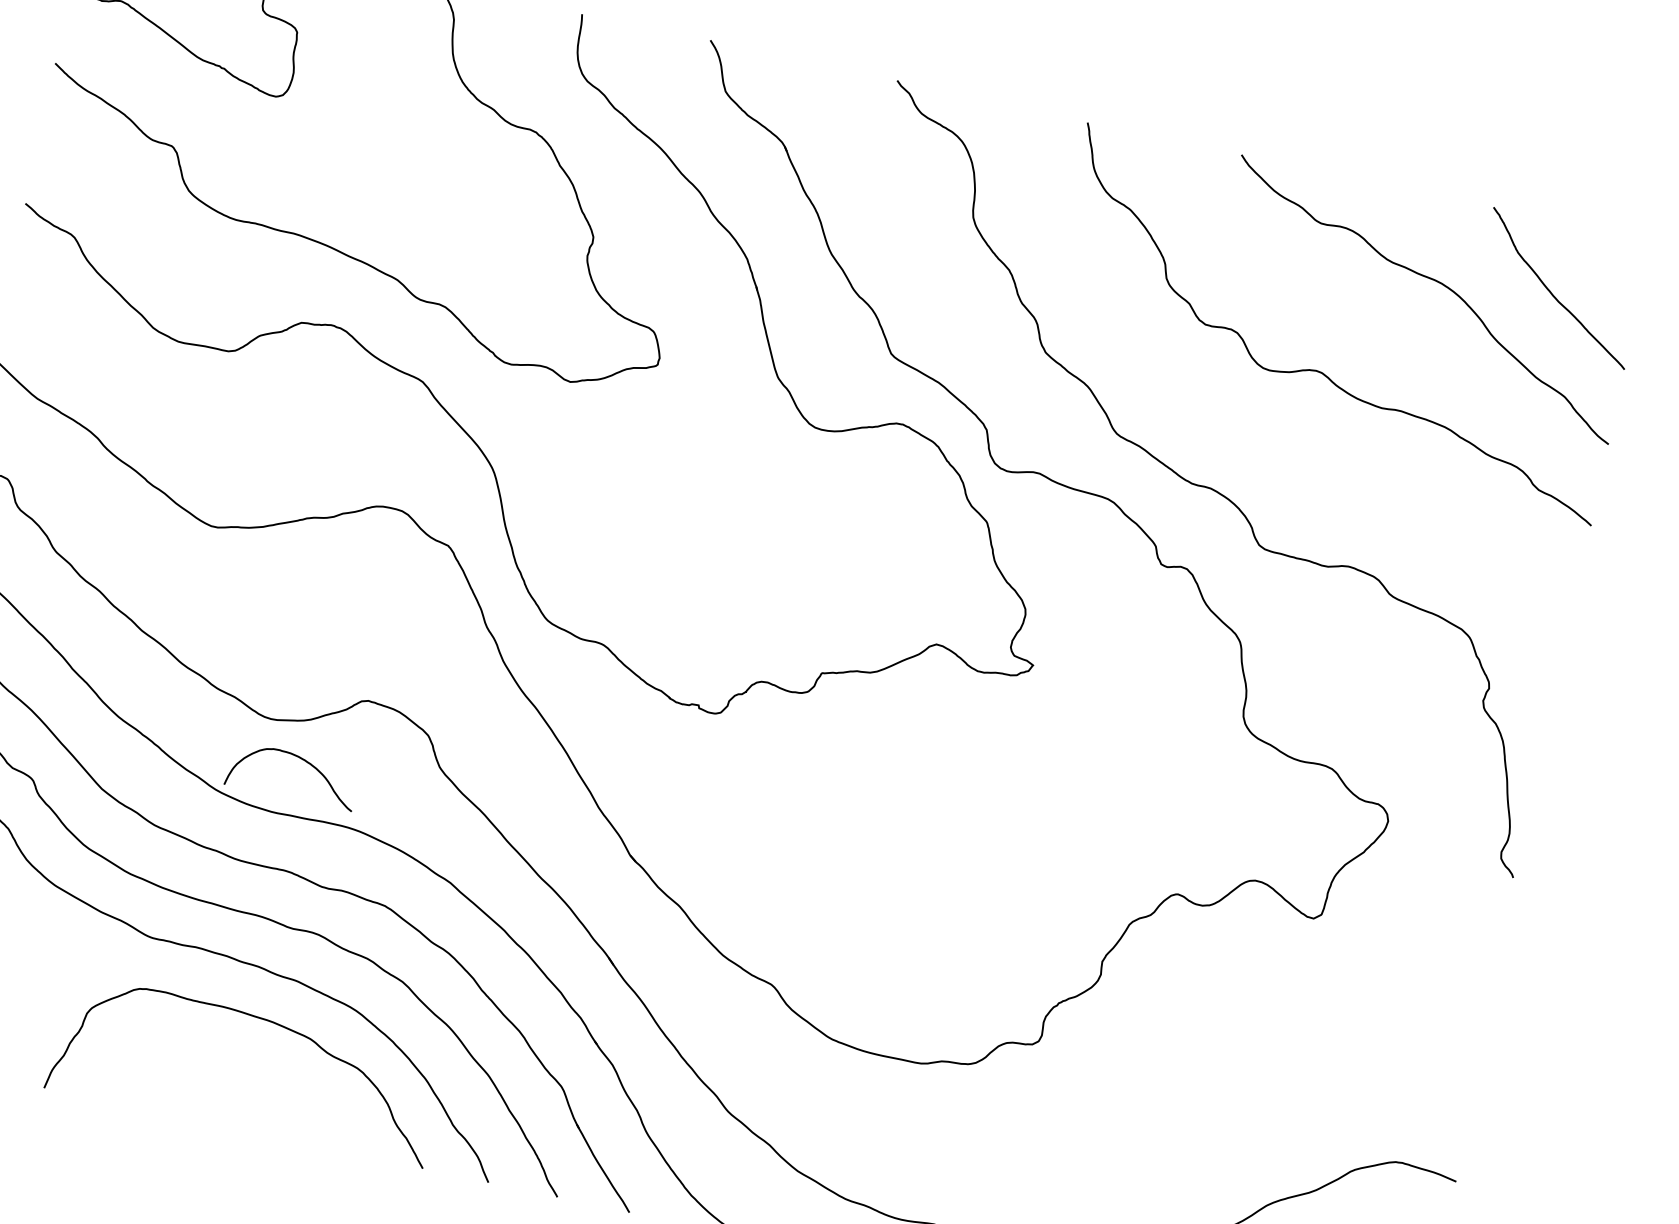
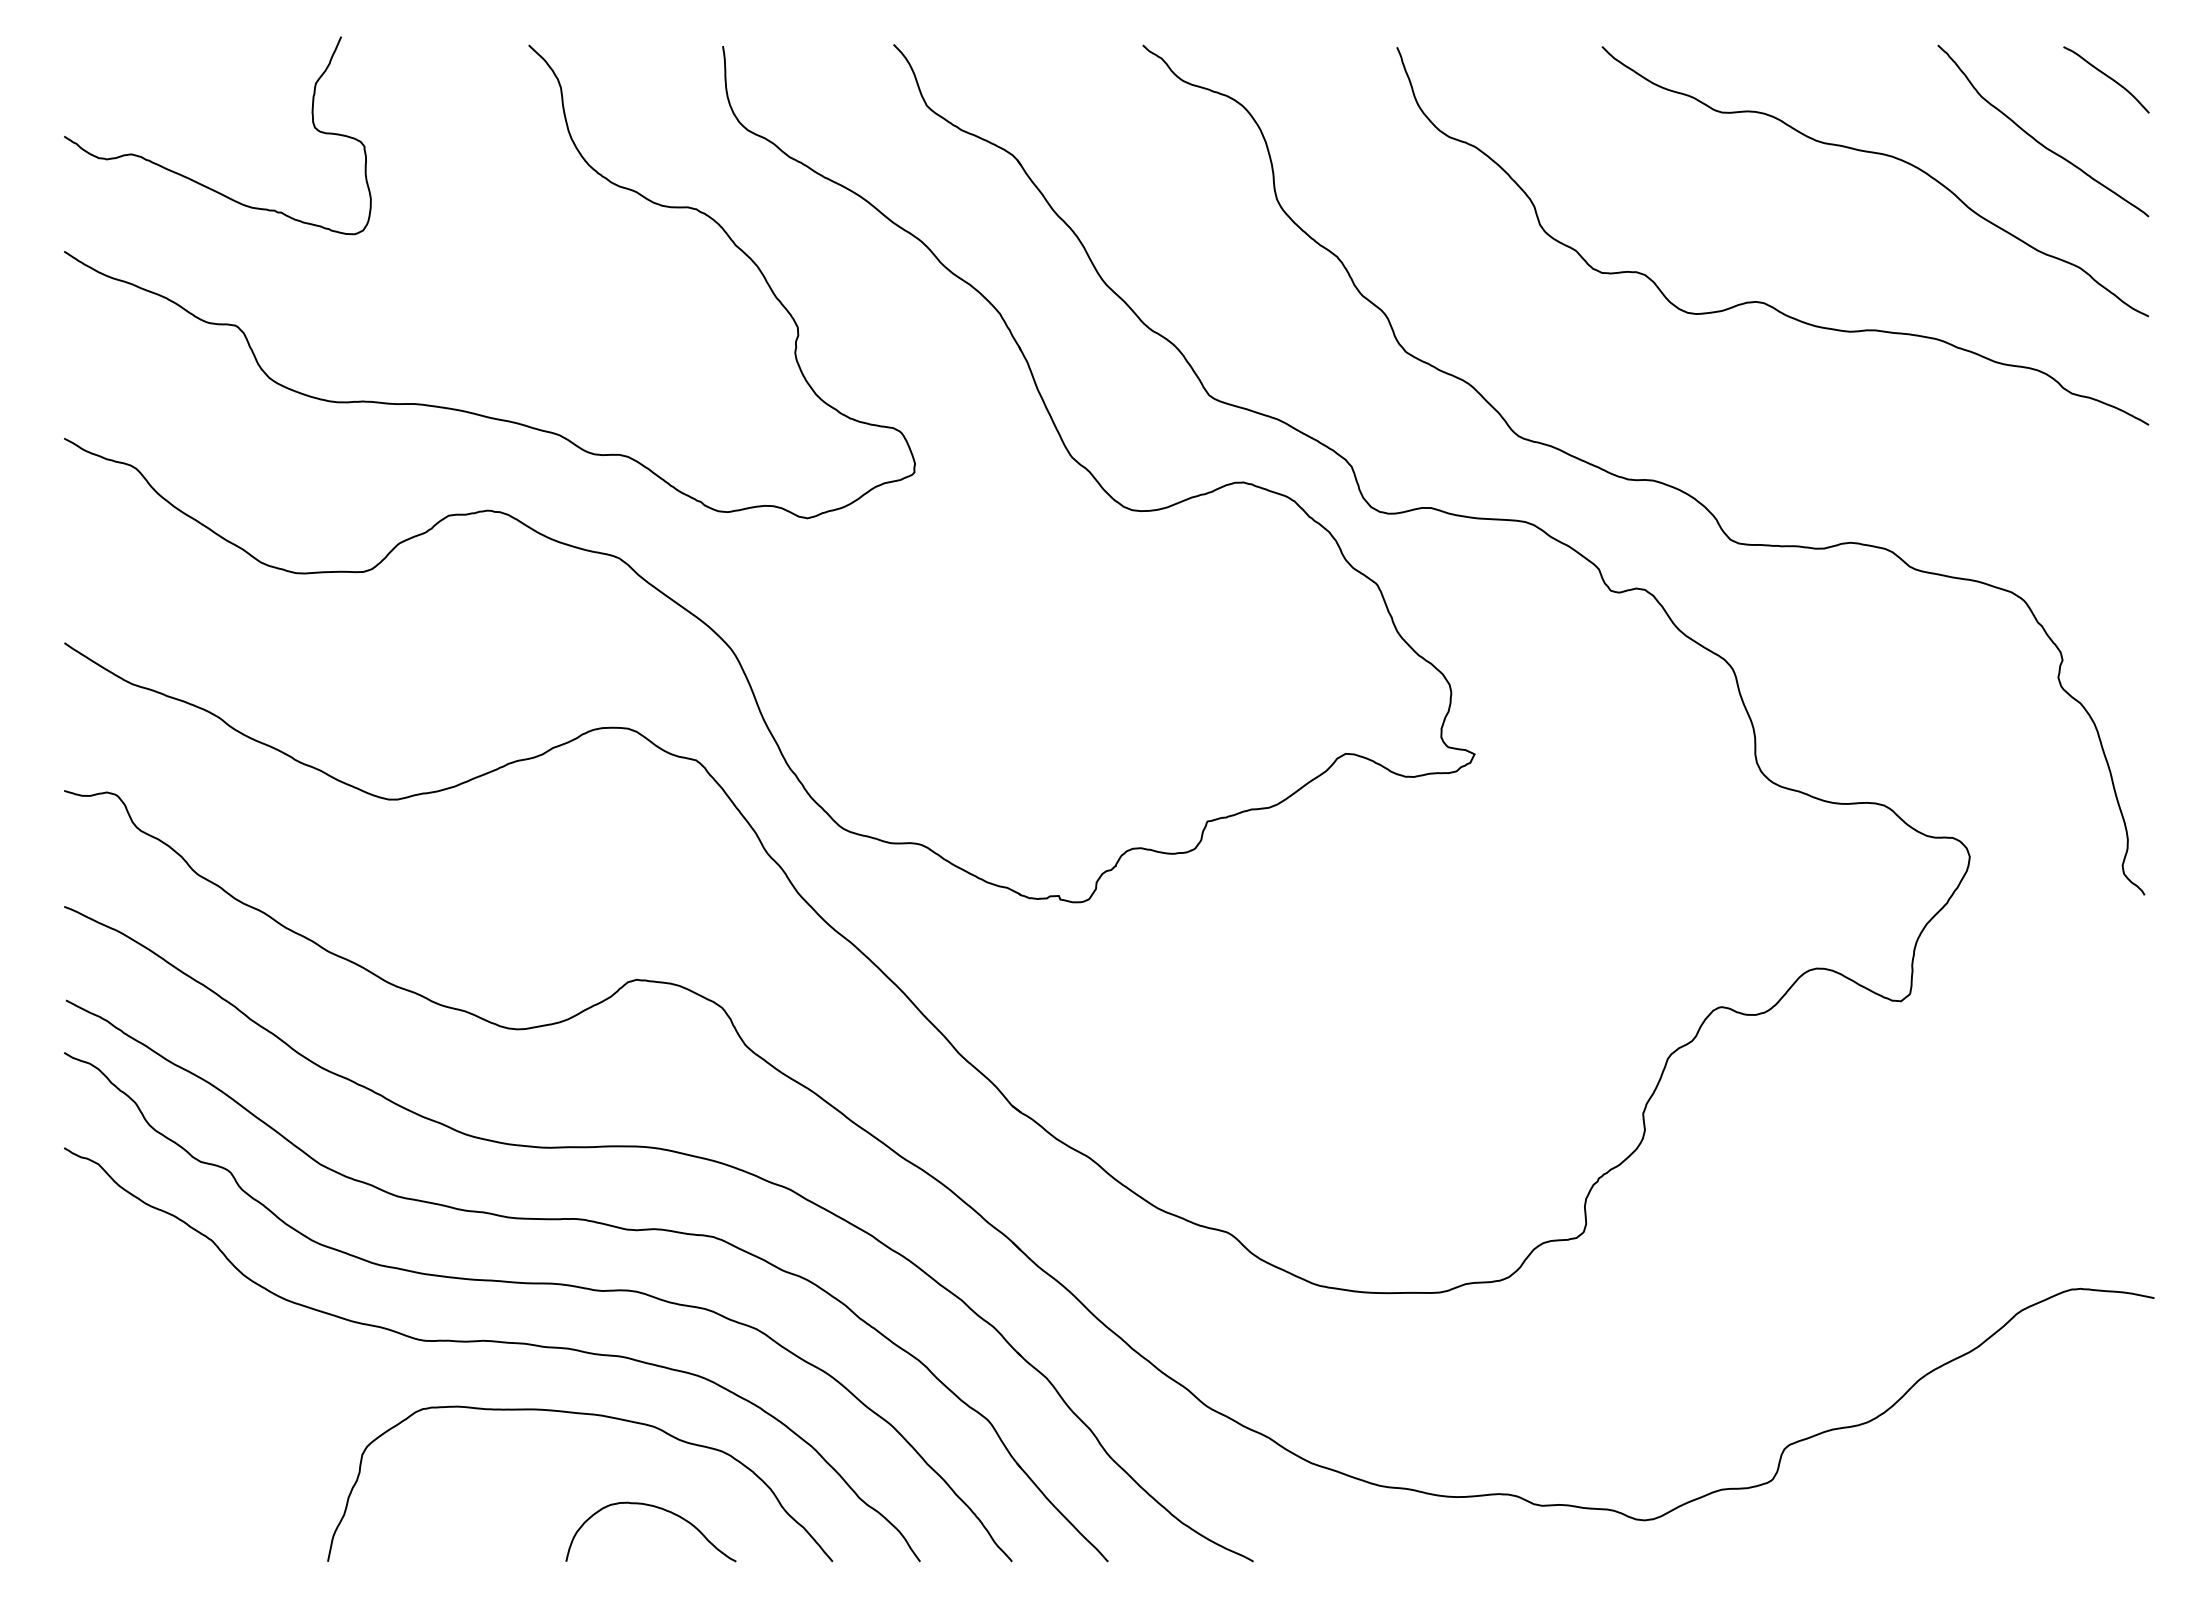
curve: (1615, 258) -> (2107, 77), added
curve: (301, 759) -> (657, 1508), moved

